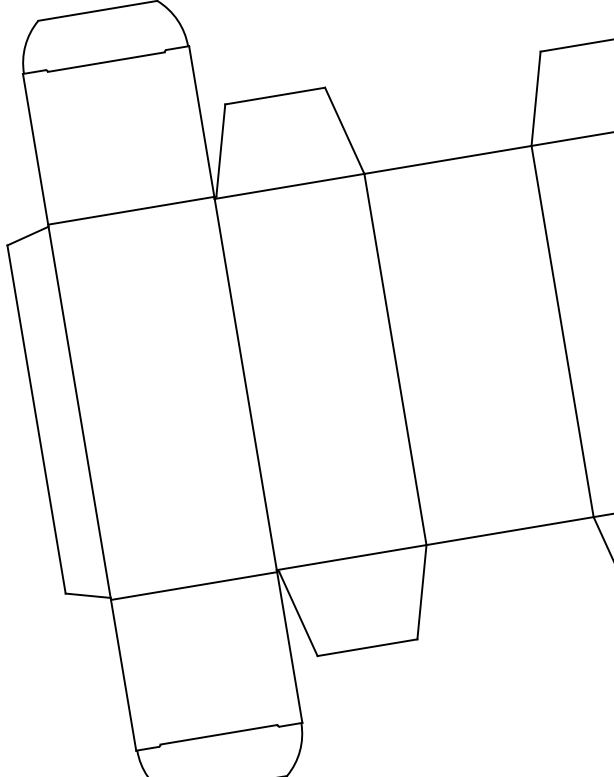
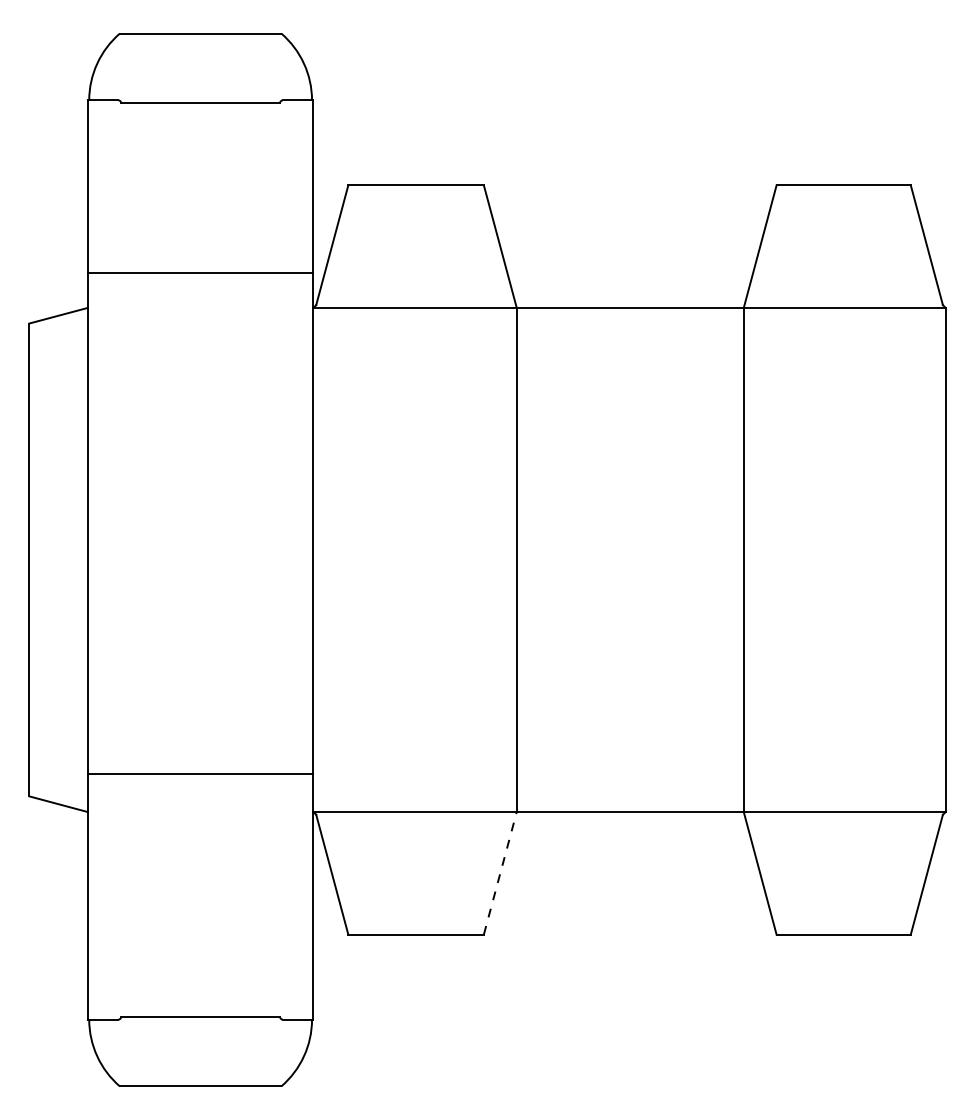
line: (131, 211) -> (200, 273), moved
line: (193, 585) -> (200, 773), moved
line: (421, 591) -> (500, 872), solid -> dashed

